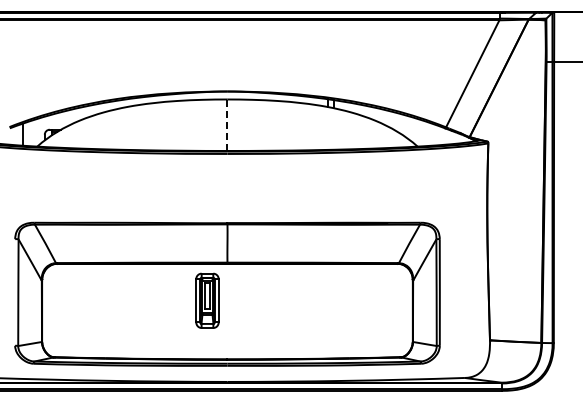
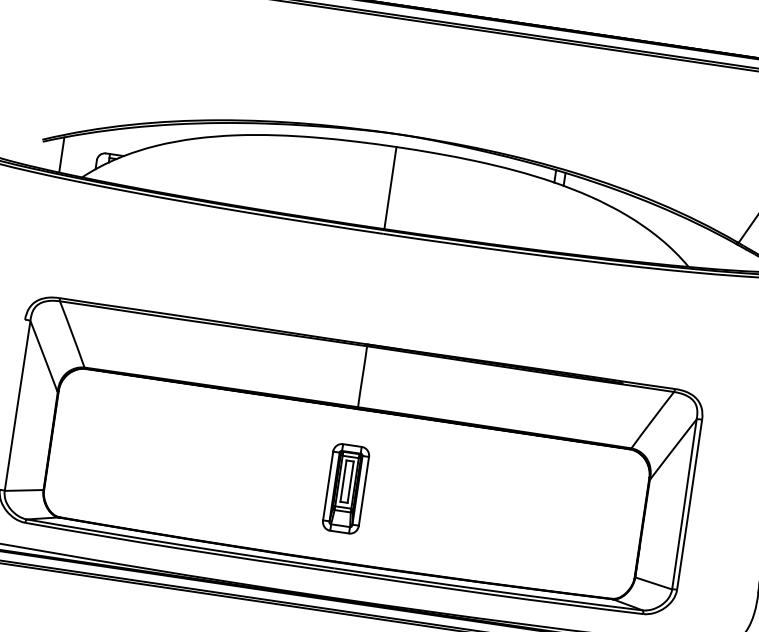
line: (227, 125) -> (390, 188), dashed -> solid
part: (207, 300) -> (346, 488), moved

